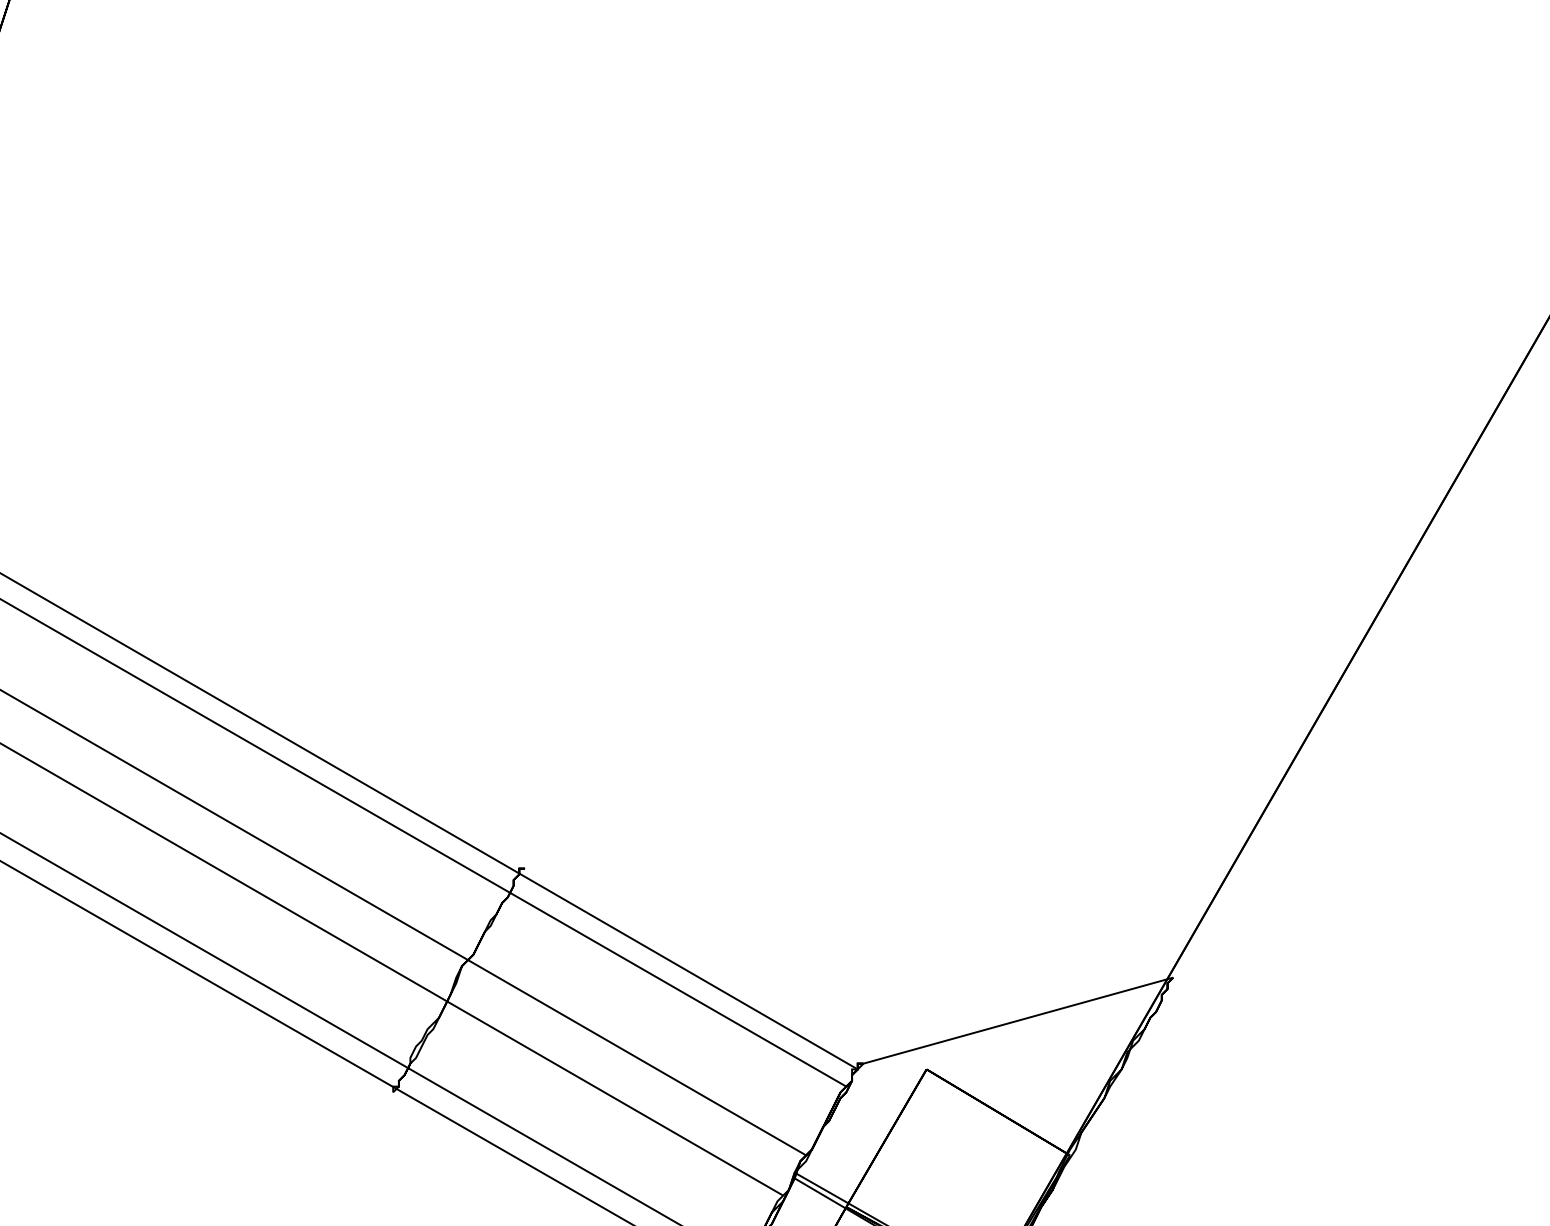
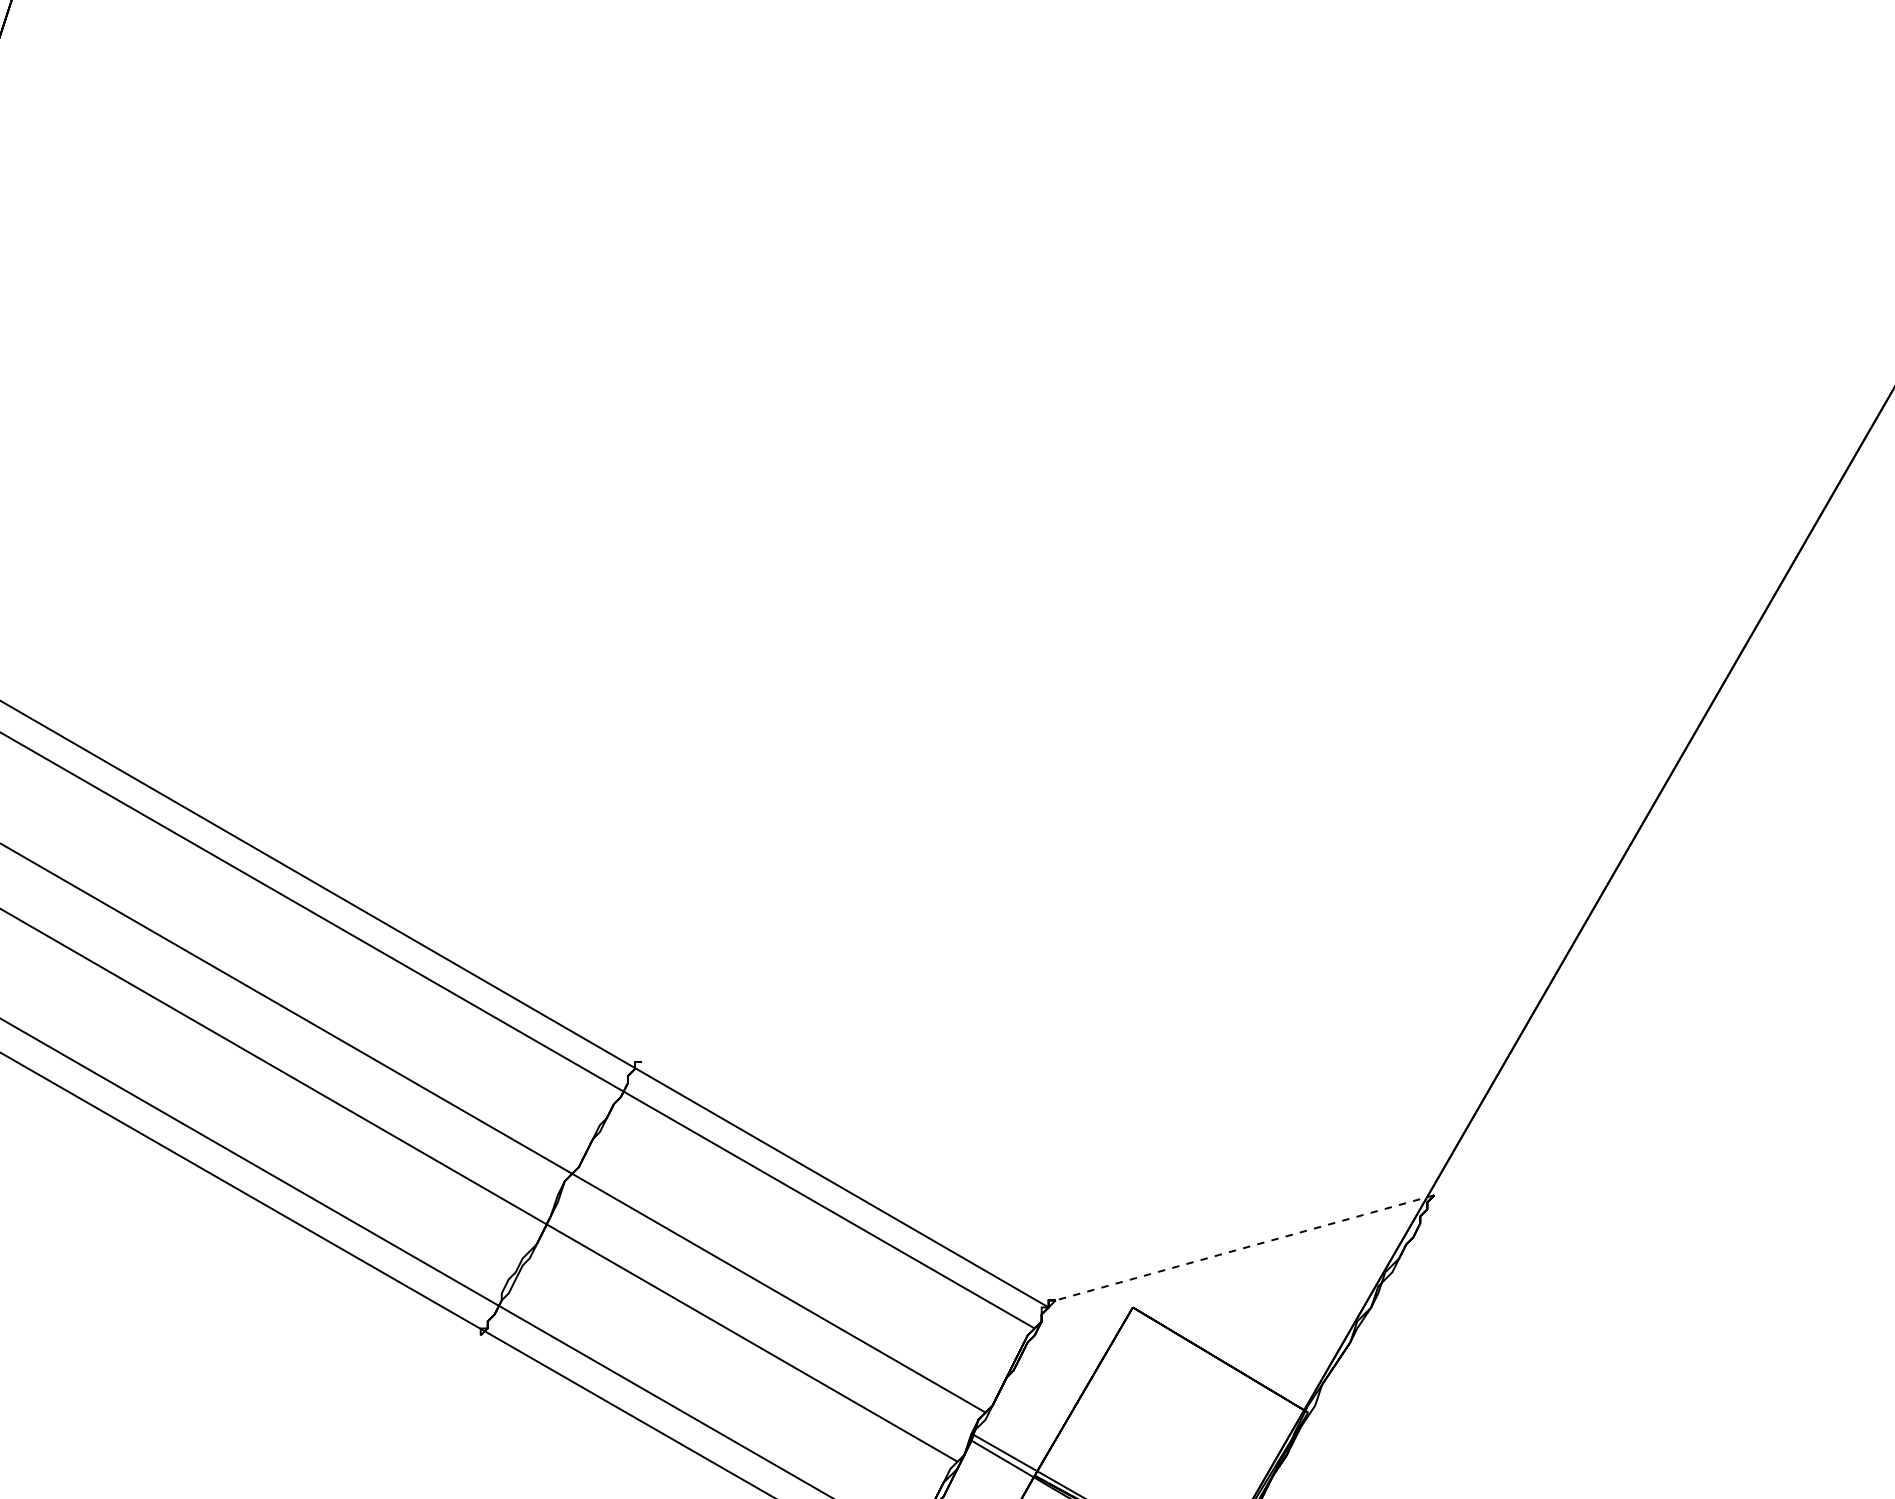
line: (1017, 1020) -> (1244, 1247), solid -> dashed

